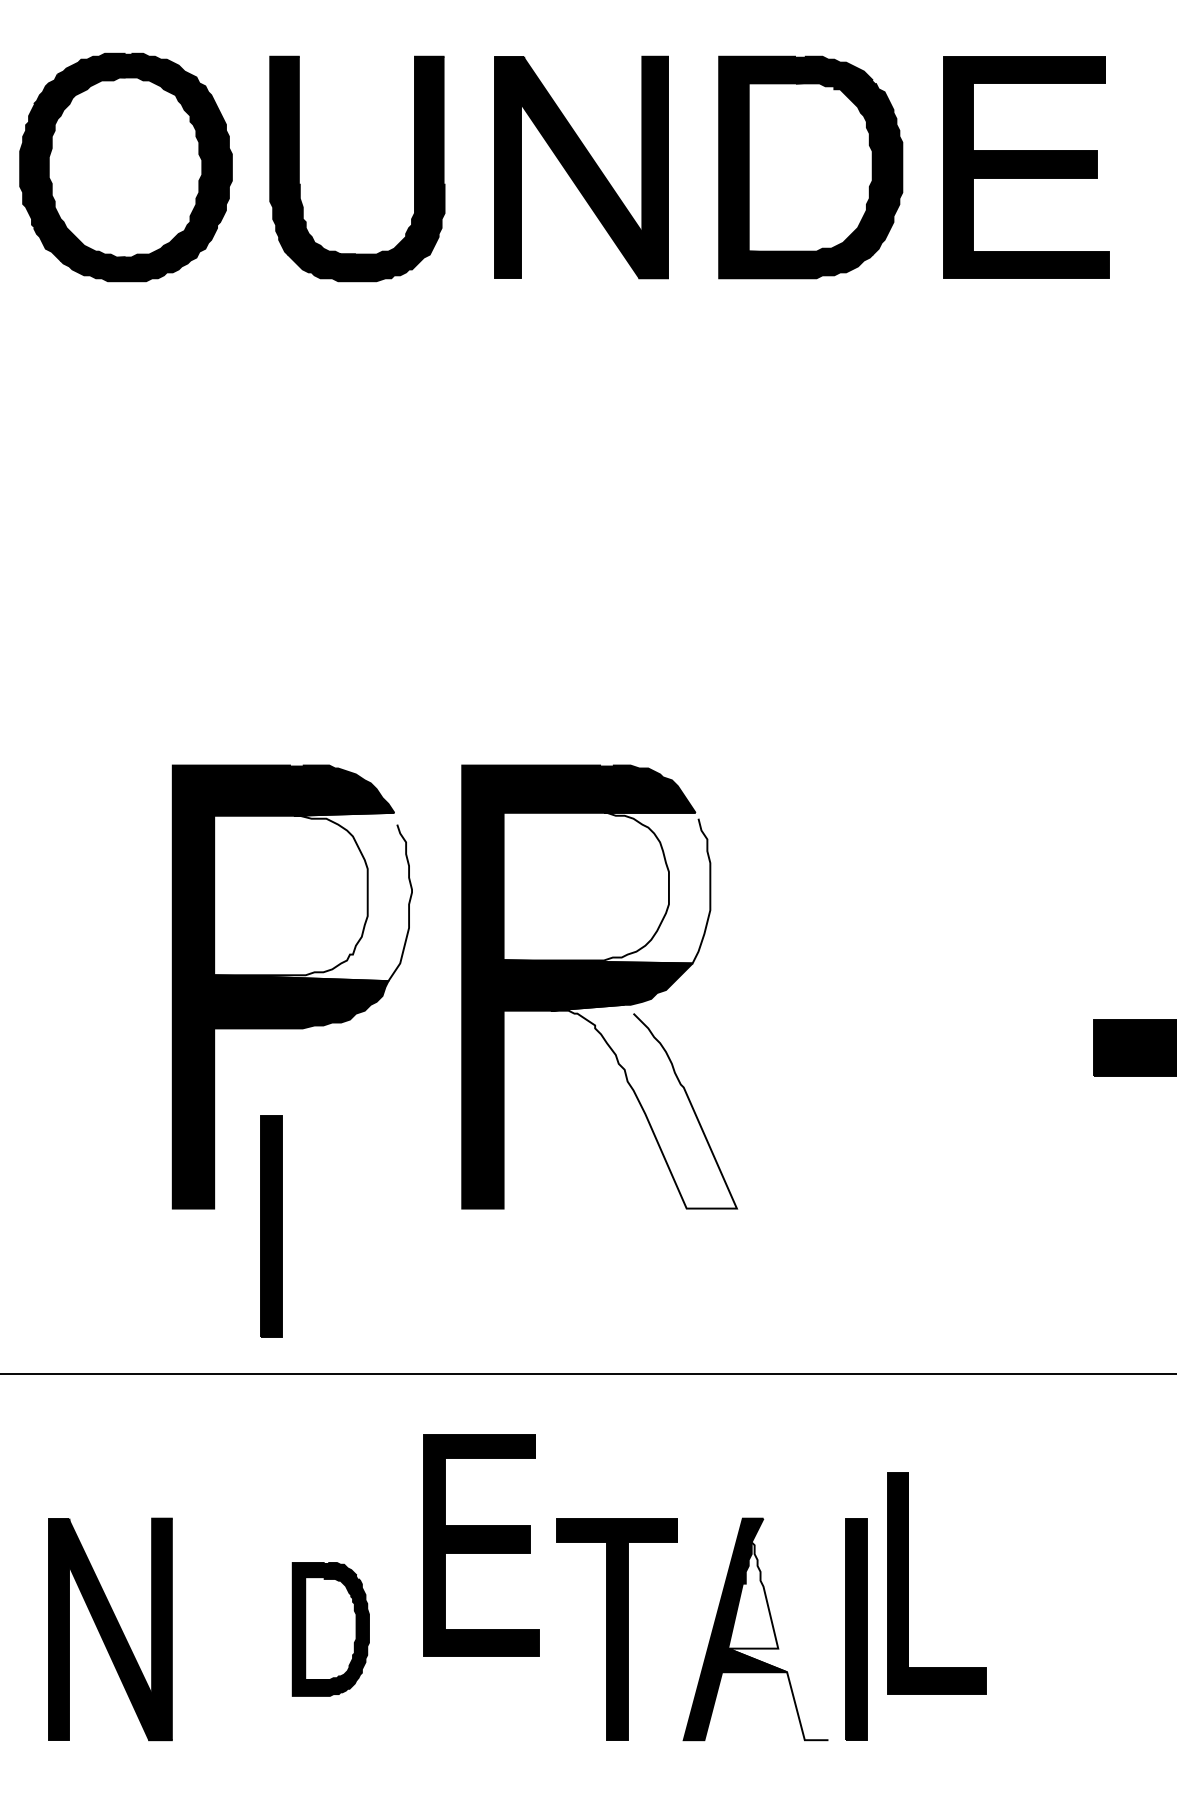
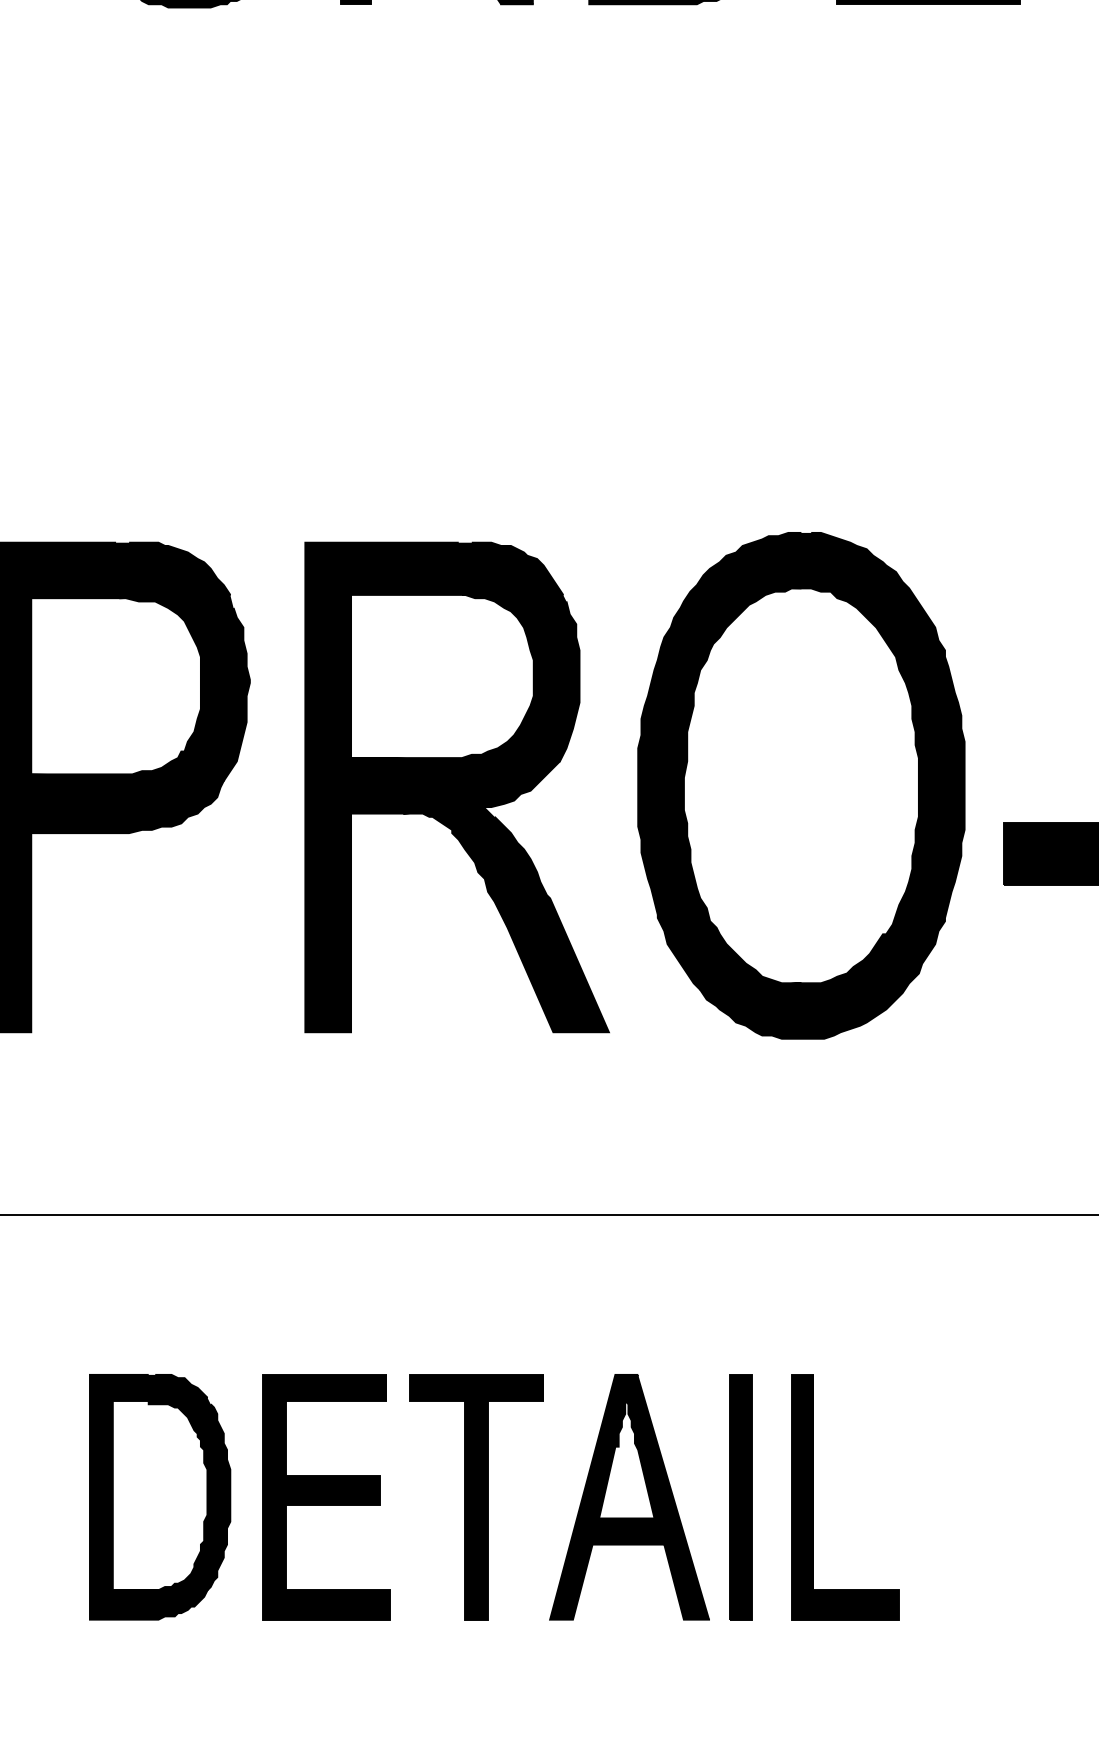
fill: (606, 887) -> (464, 677), added
fill: (313, 896) -> (141, 687), added
part: (910, 985) -> (800, 785), added
fill: (643, 1106) -> (505, 919), added
part: (271, 1226) -> (94, 1052), removed
part: (481, 1545) -> (326, 1497), moved
part: (908, 1583) -> (813, 1497), moved
part: (330, 1629) -> (159, 1497), size x1.67
fill: (778, 1629) -> (654, 1497), added

